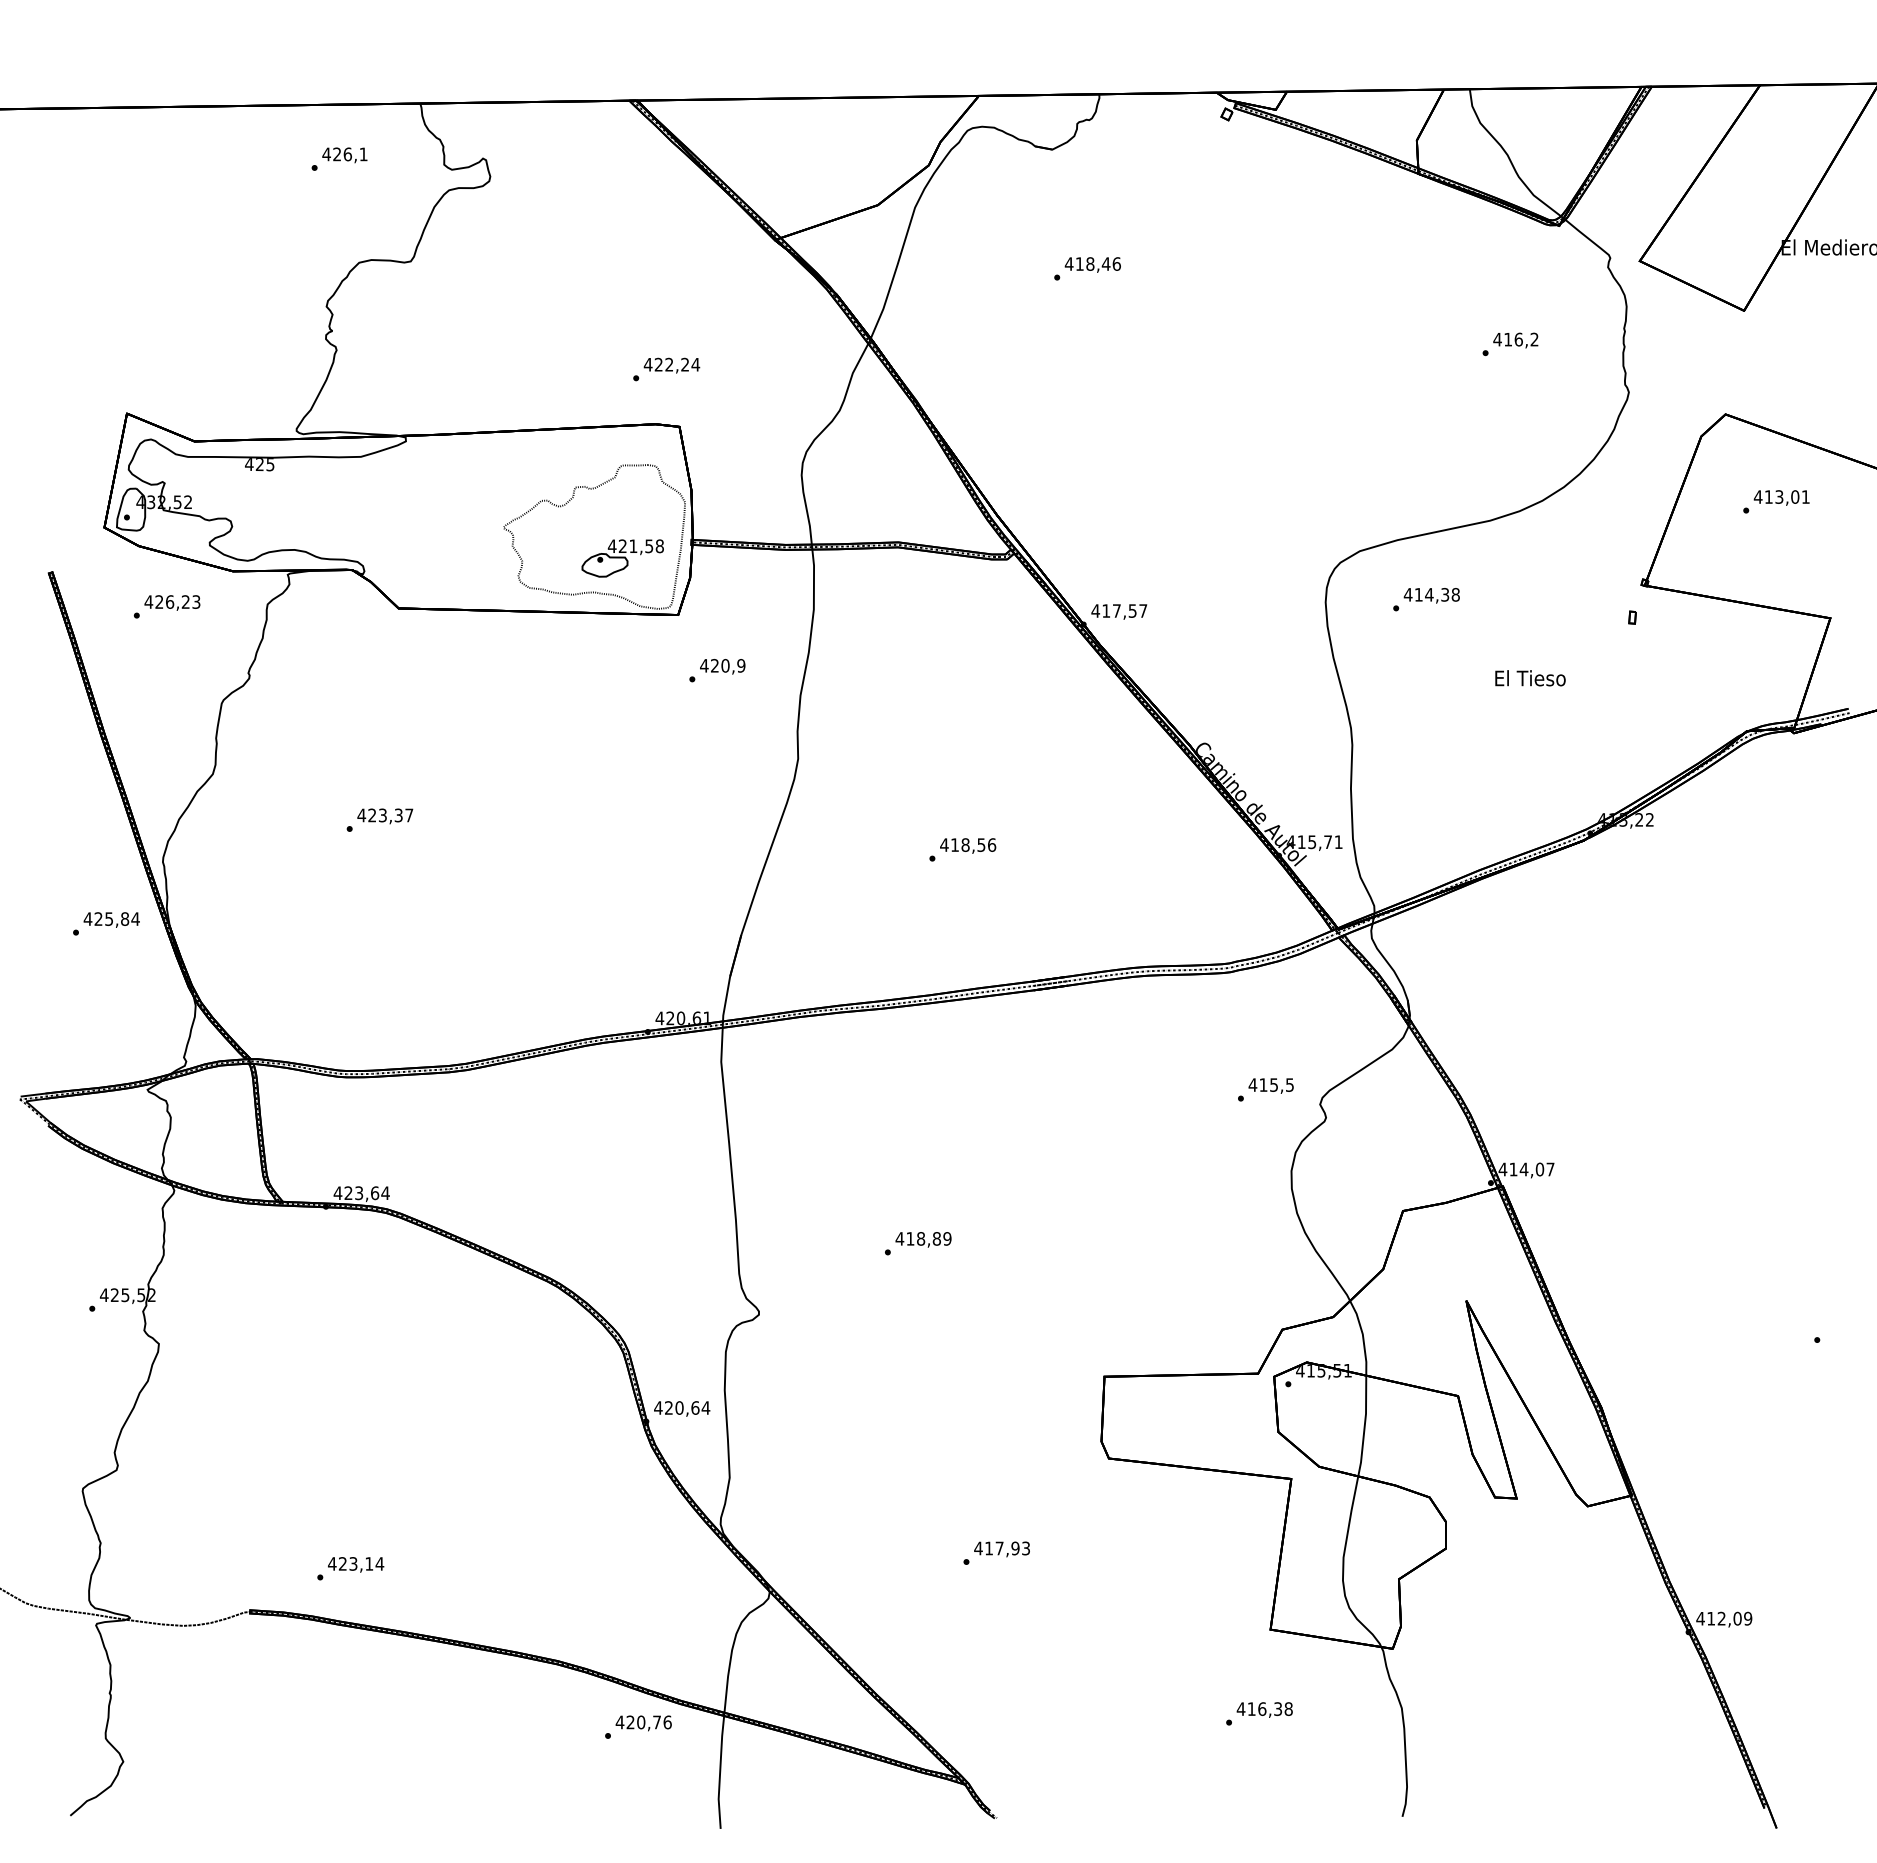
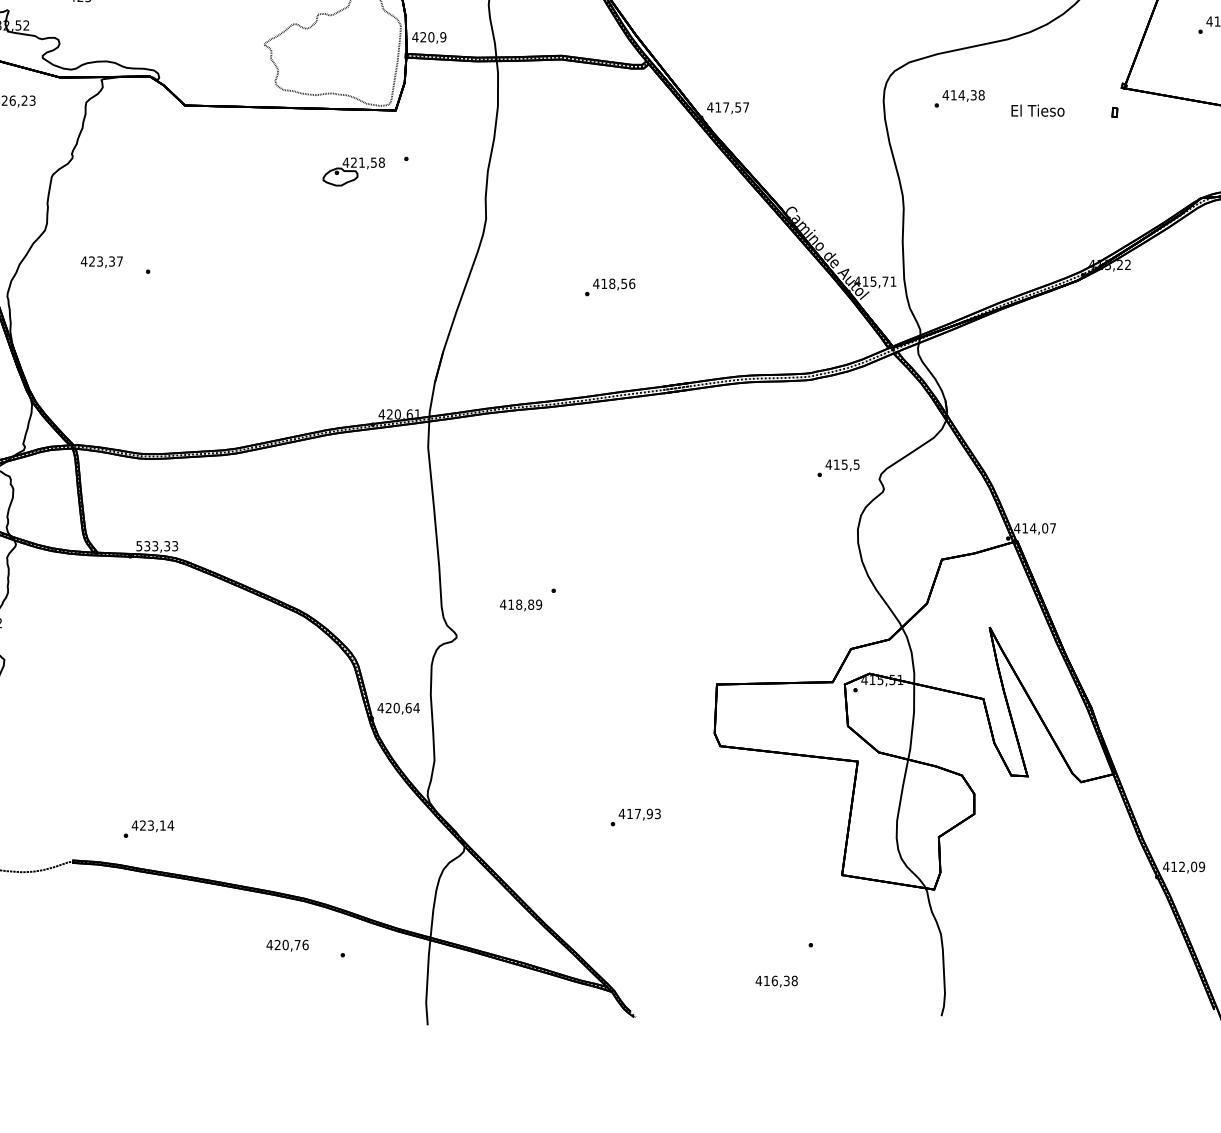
part: (622, 558) -> (353, 171), moved
text: (722, 666) -> (429, 37), moved
text: (1530, 678) -> (1038, 110), moved
text: (385, 816) -> (102, 262), moved
text: (361, 1193) -> (157, 546), 423,64 -> 533,33
text: (923, 1239) -> (521, 605), moved
text: (1264, 1709) -> (776, 981), moved
text: (643, 1723) -> (287, 945), moved

